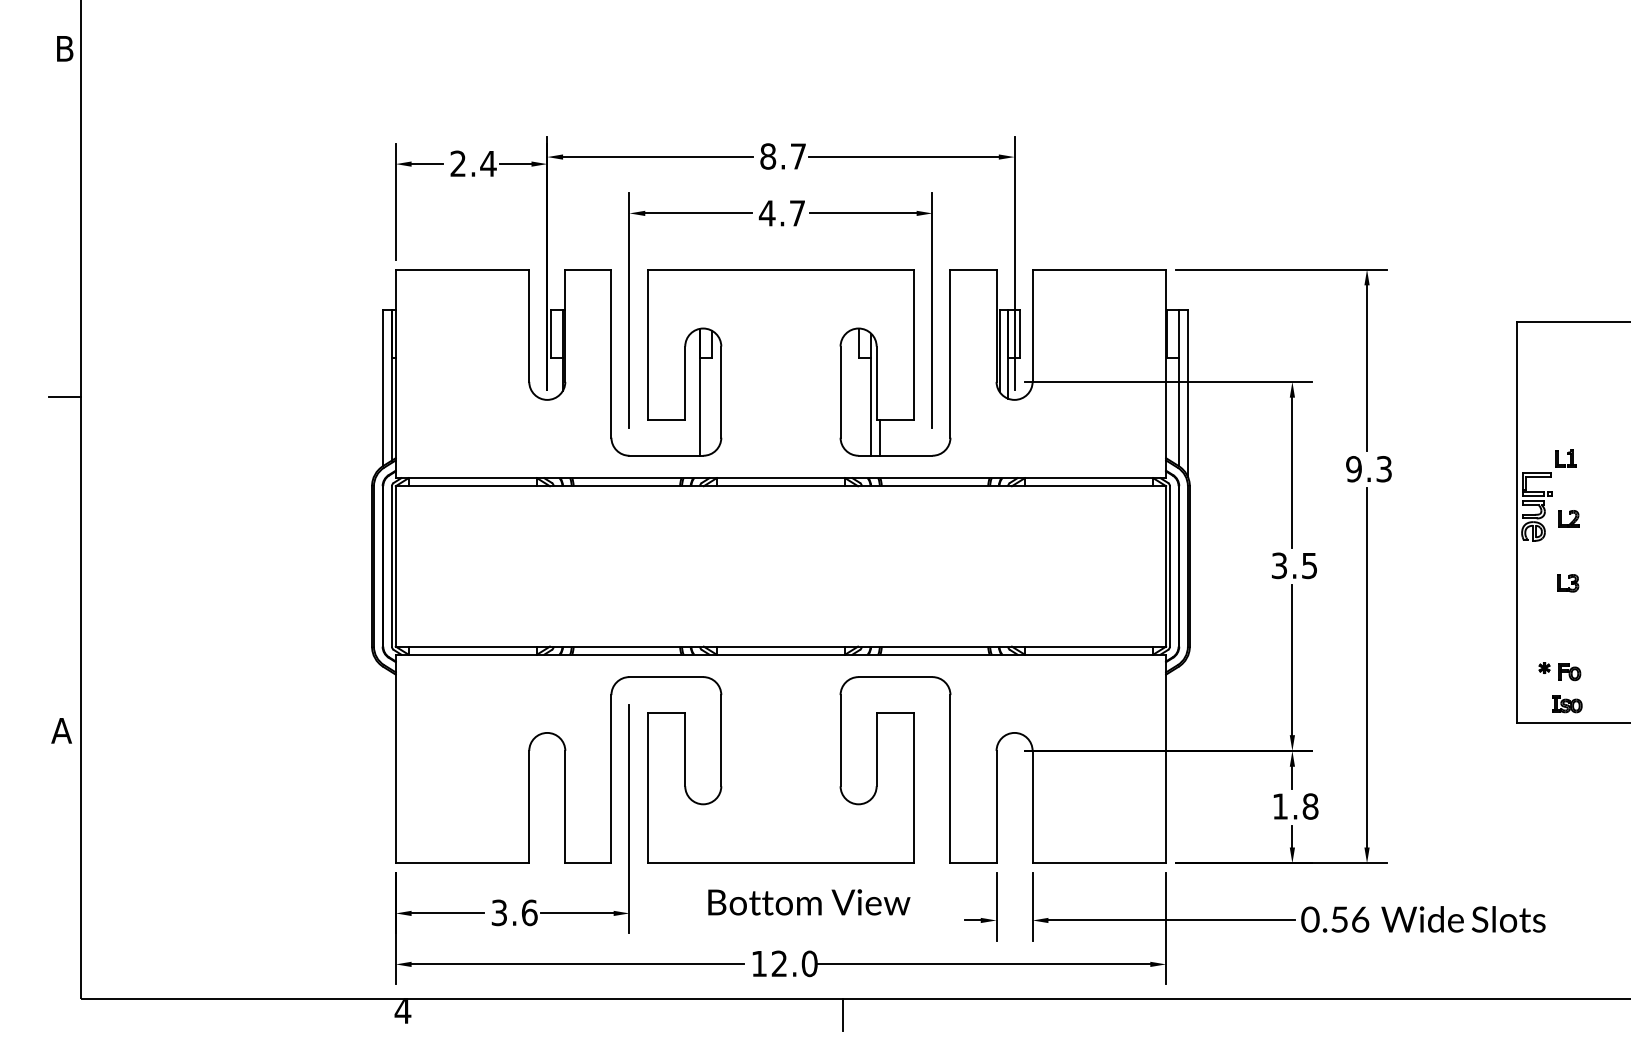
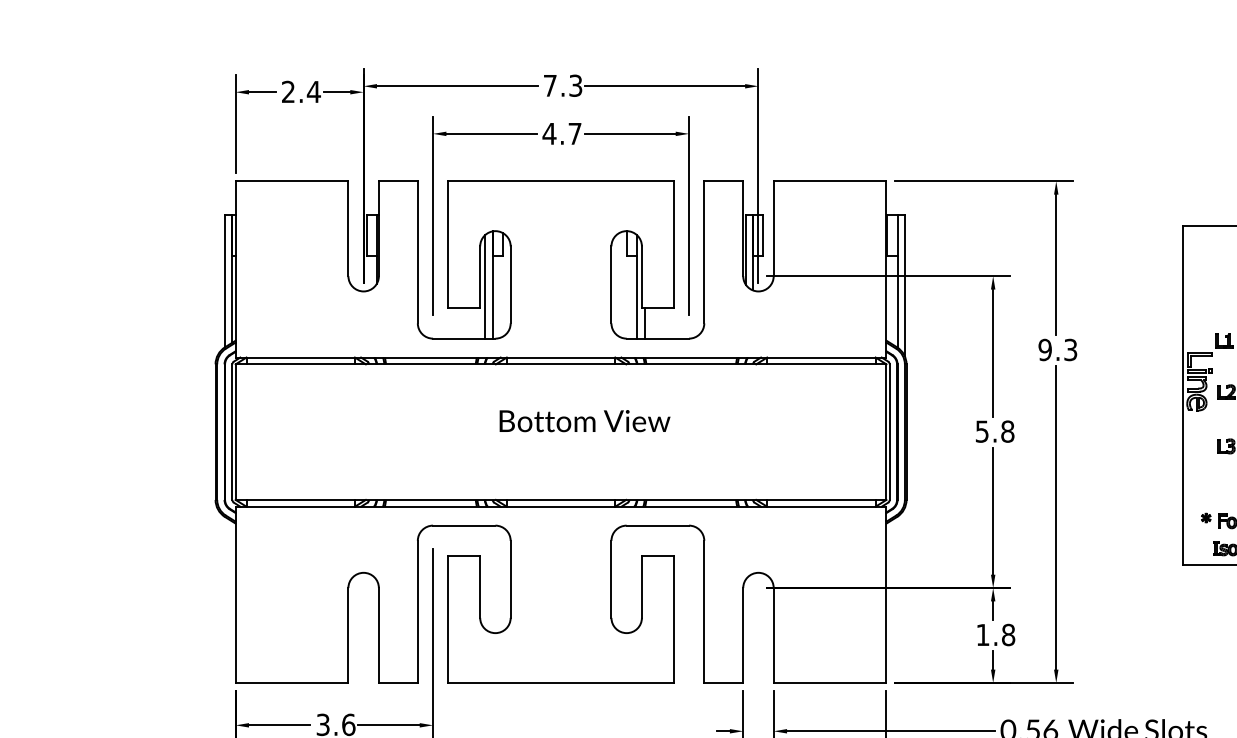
text: (782, 156) -> (562, 85), 8.7 -> 7.3
line: (691, 394) -> (485, 286), added
text: (1294, 565) -> (994, 431), 3.5 -> 5.8
text: (809, 902) -> (585, 421), moved

